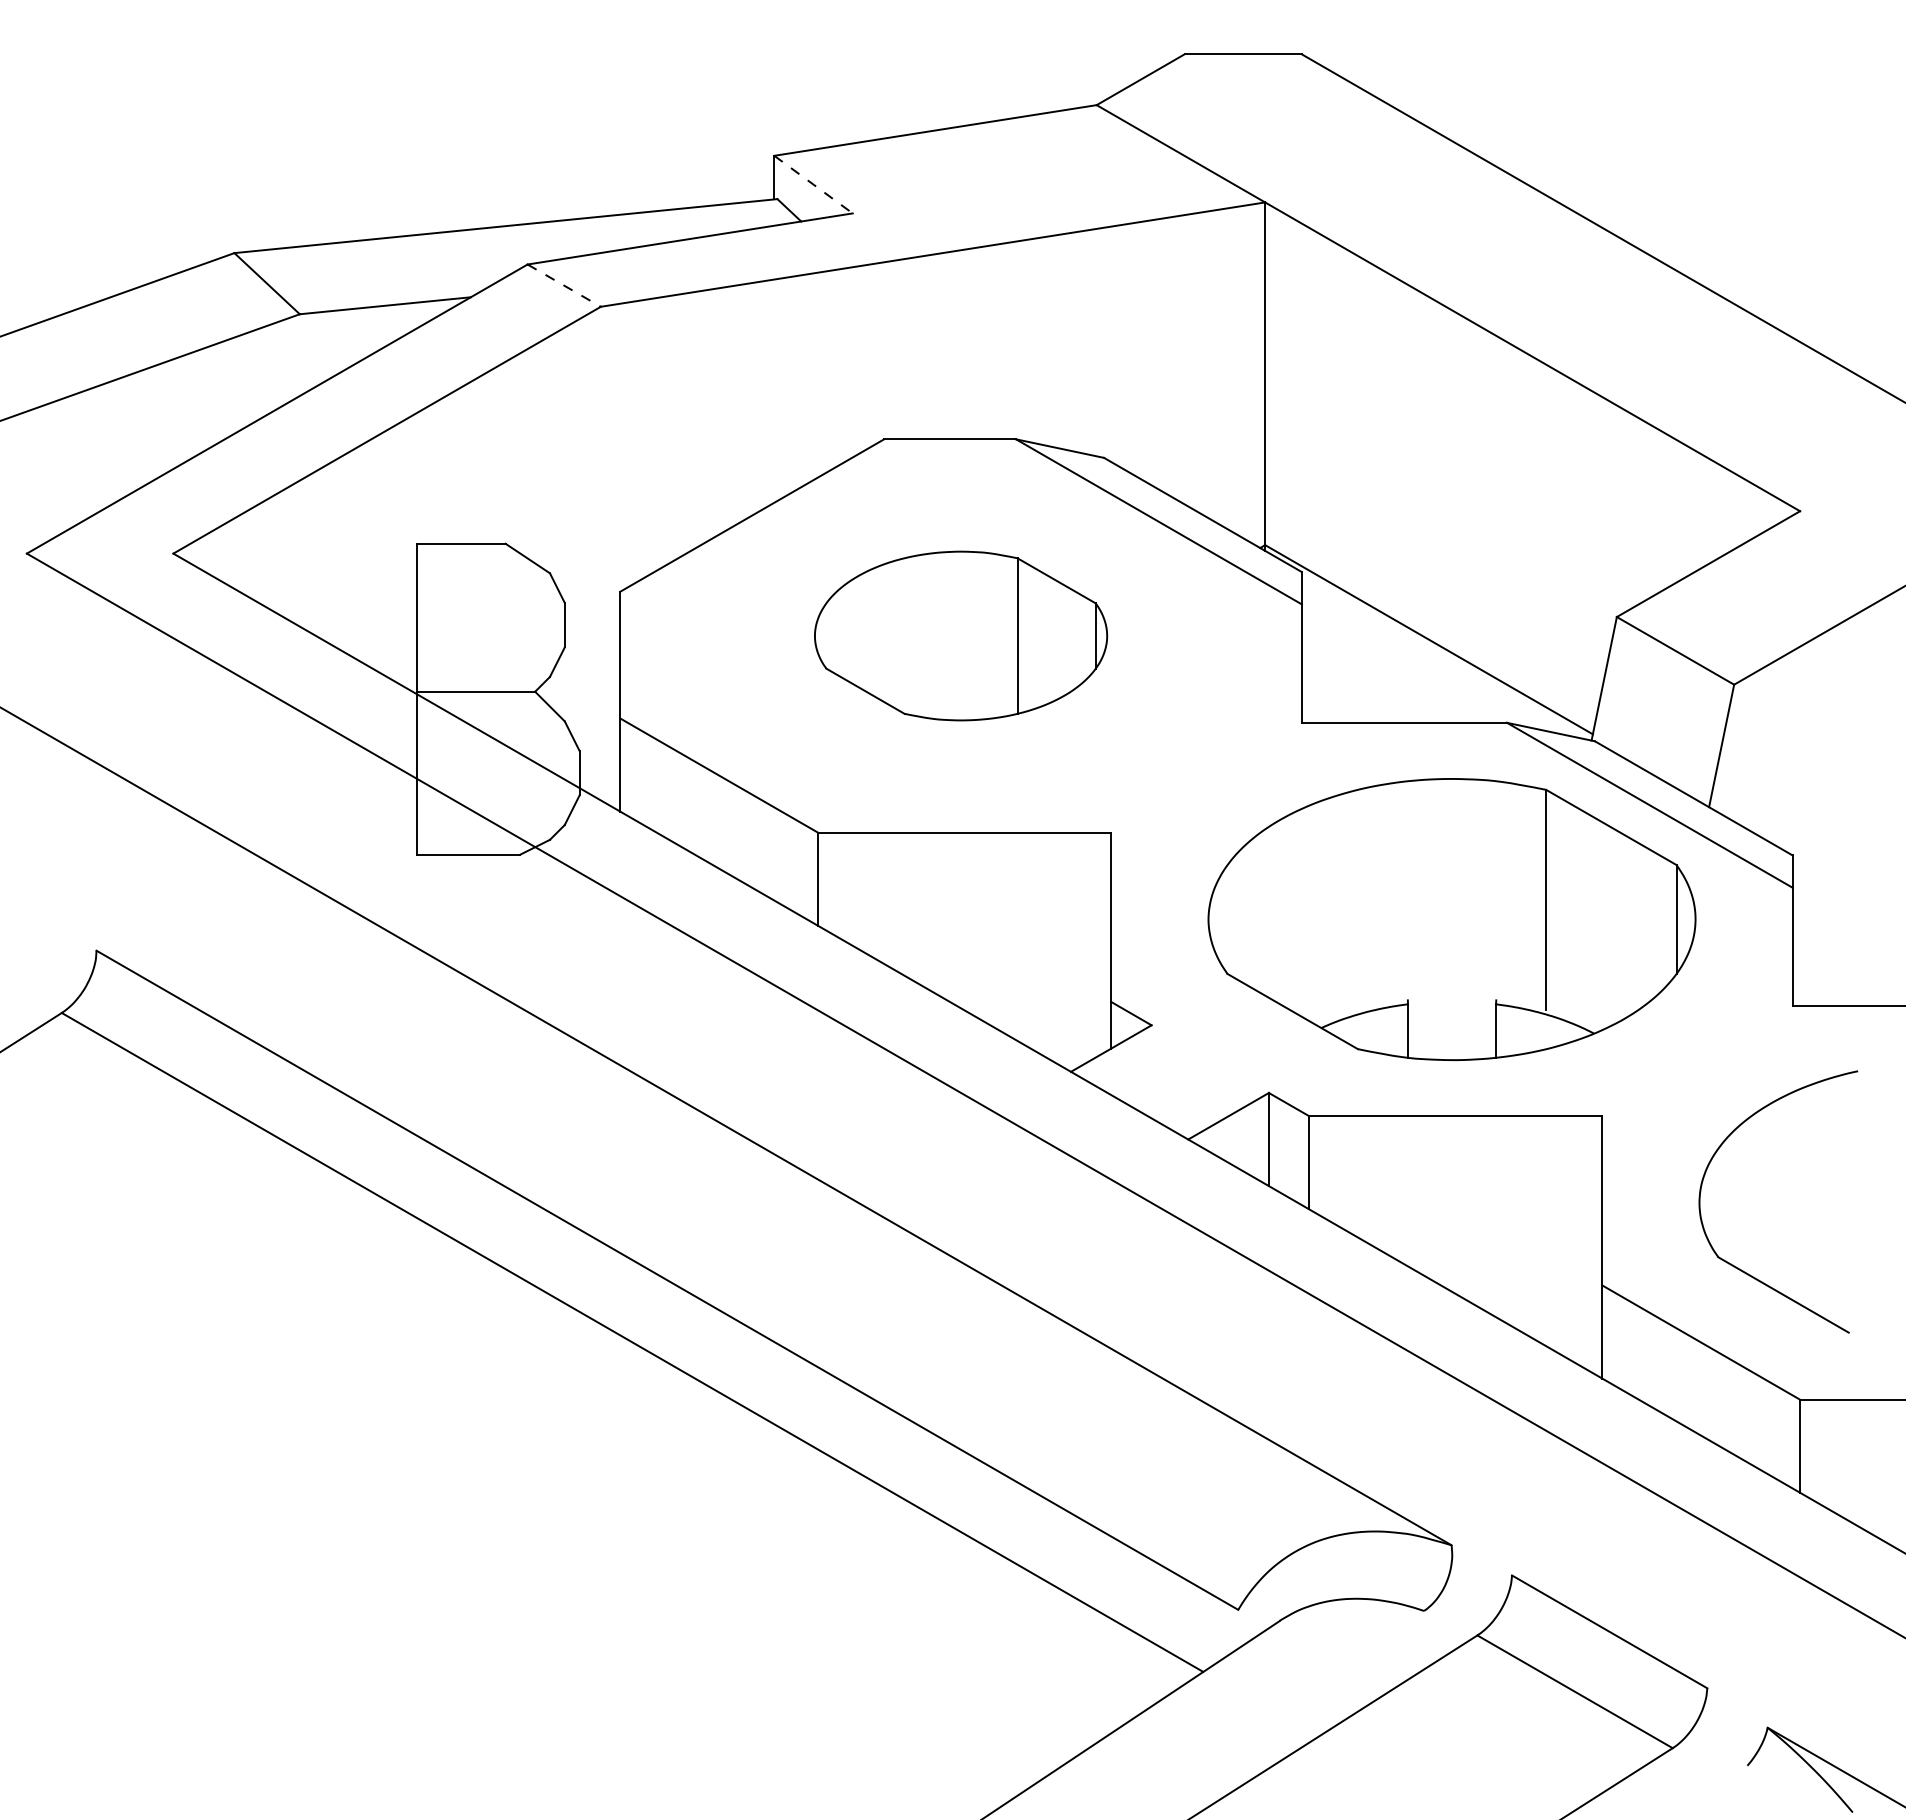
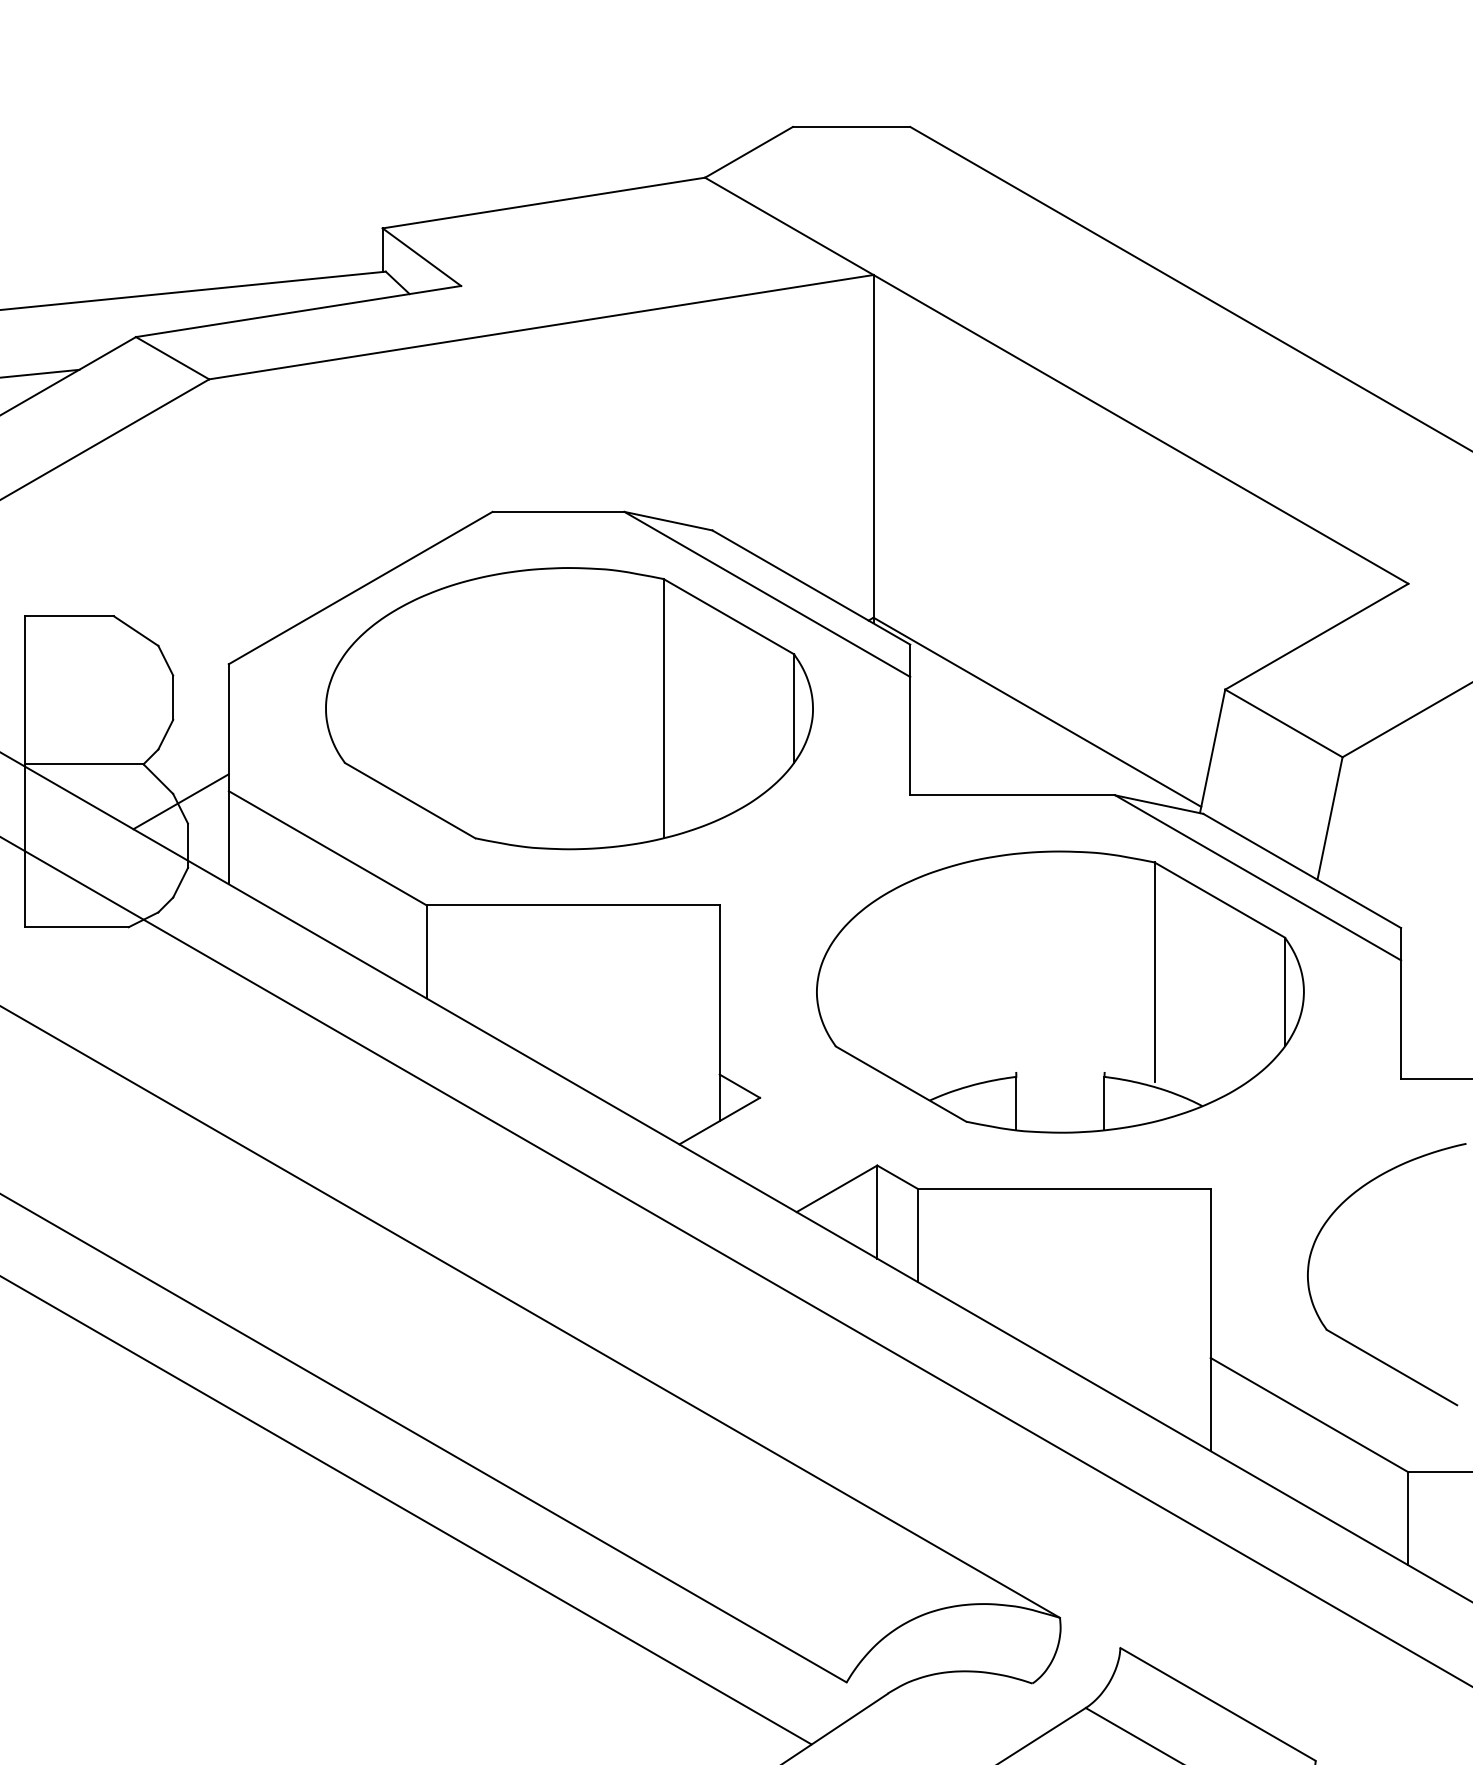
line: (813, 184) -> (421, 257), dashed -> solid
line: (564, 285) -> (172, 358), dashed -> solid
part: (960, 635) -> (568, 708), size x1.67
line: (572, 728) -> (180, 801), added

